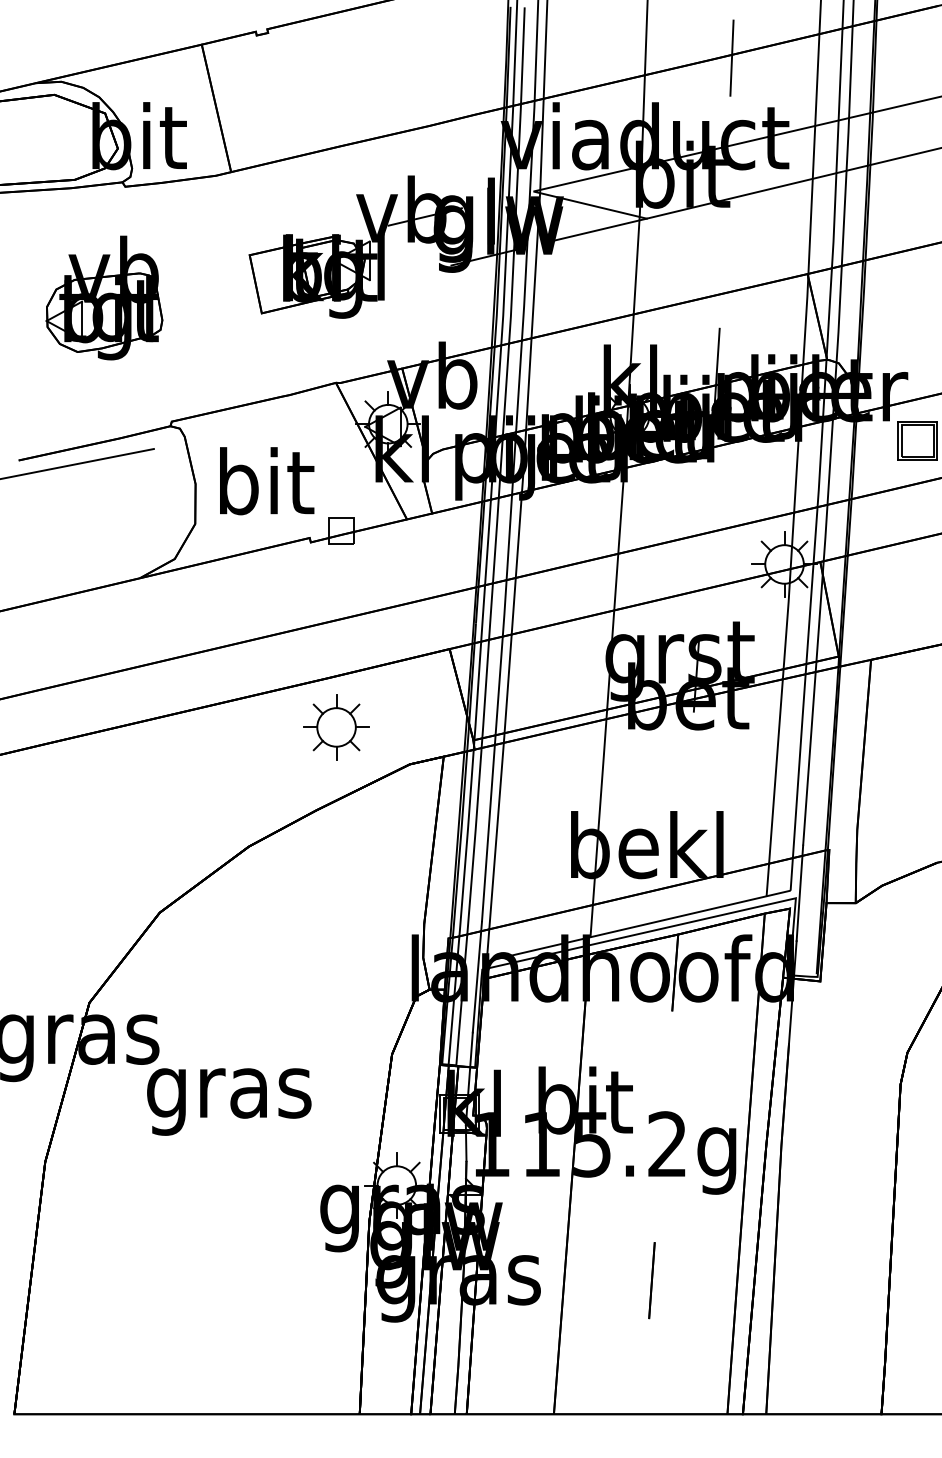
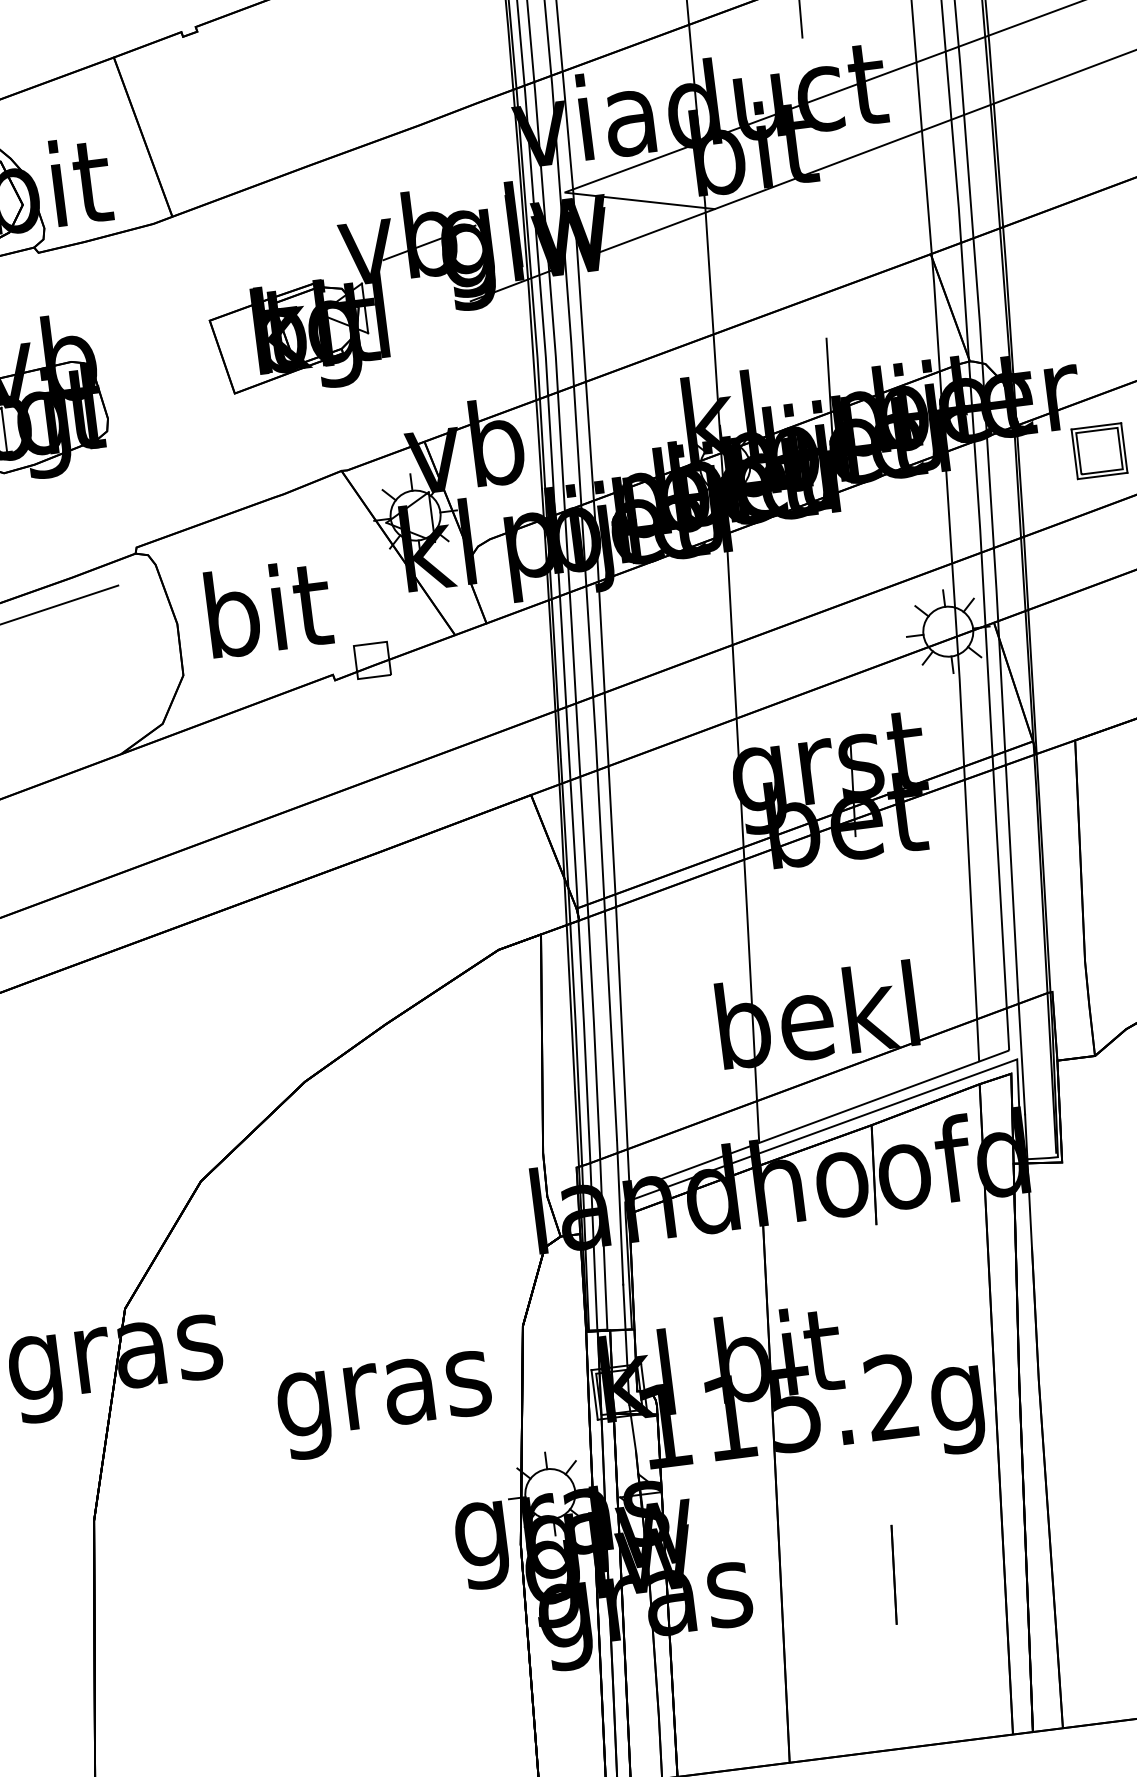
part: (336, 727) -> (398, 914), removed
text: (229, 1101) -> (385, 1404), moved

